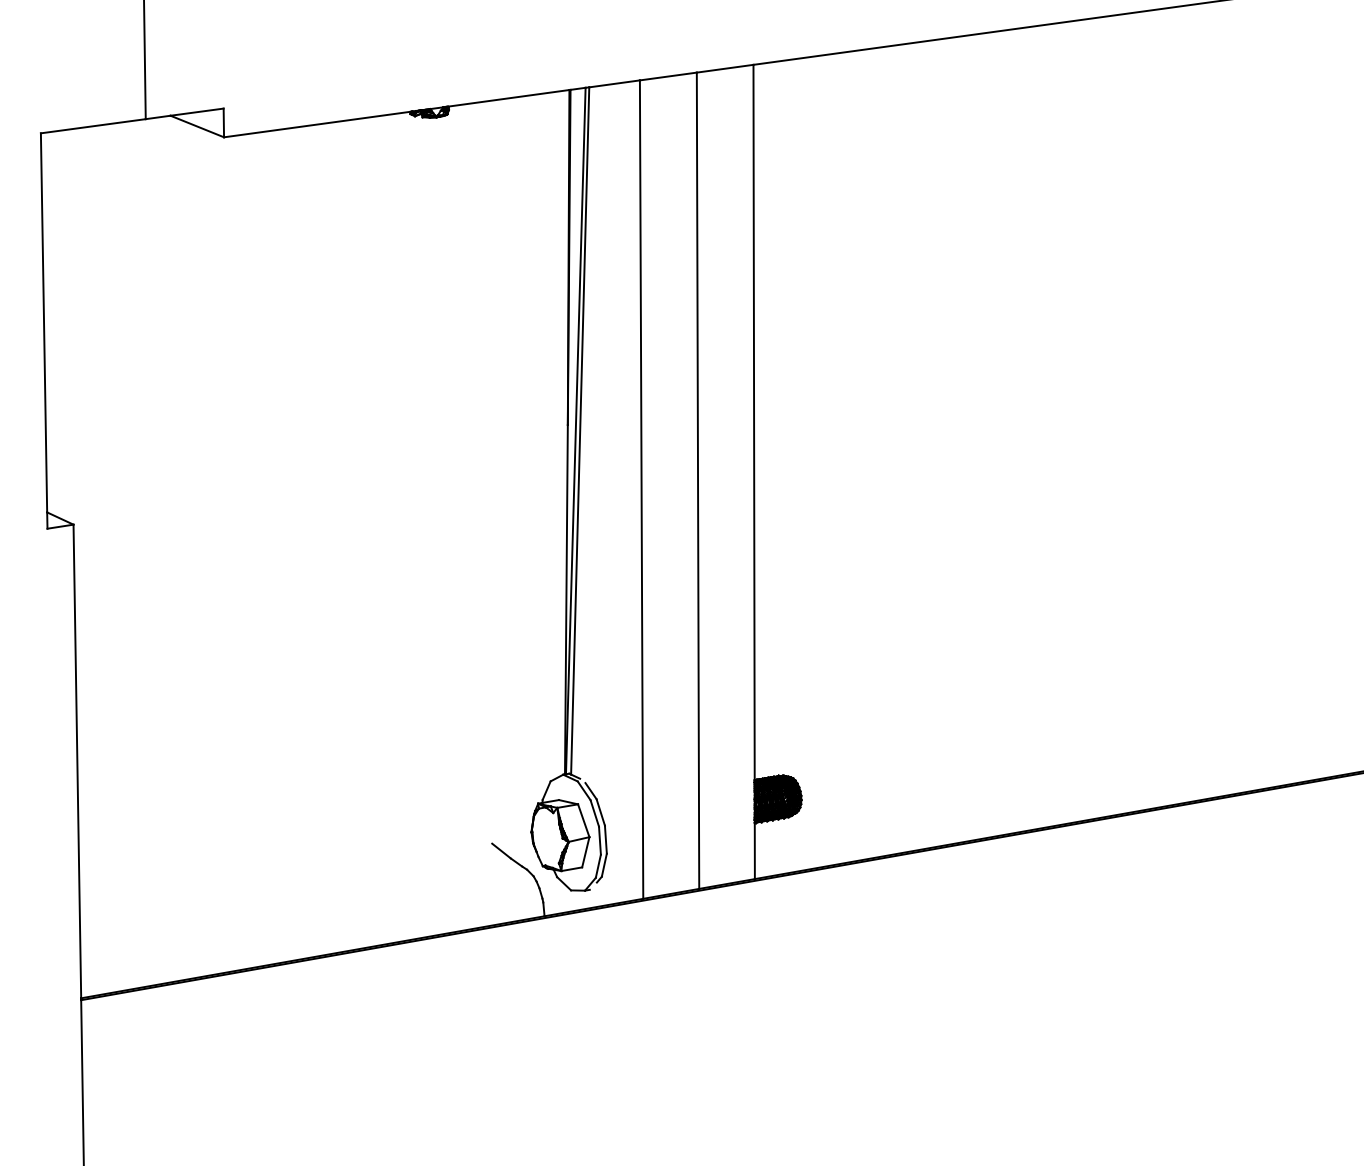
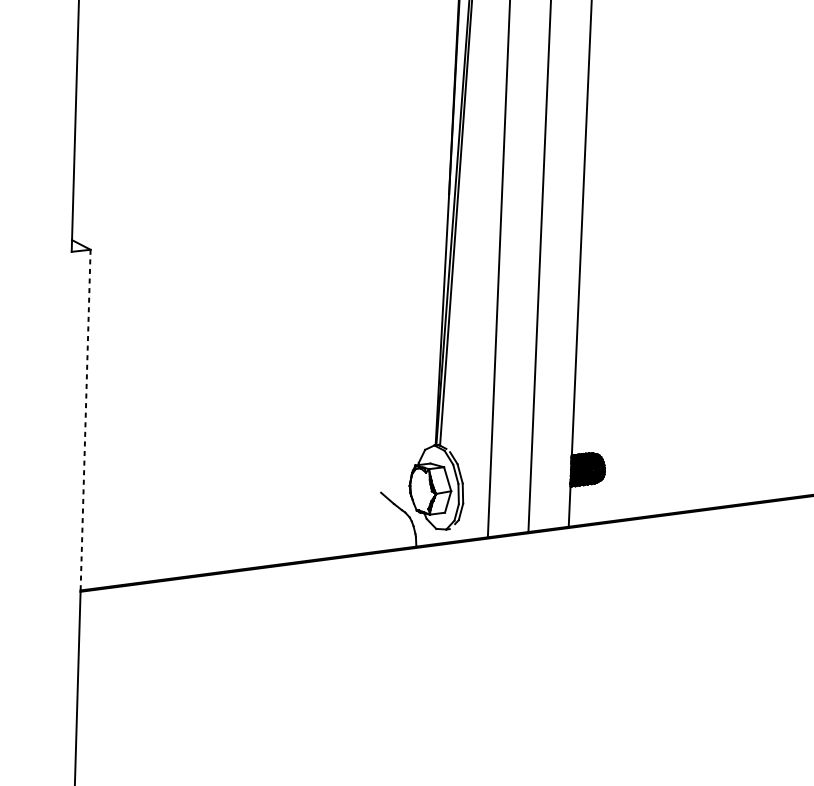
line: (77, 761) -> (85, 420), solid -> dashed

